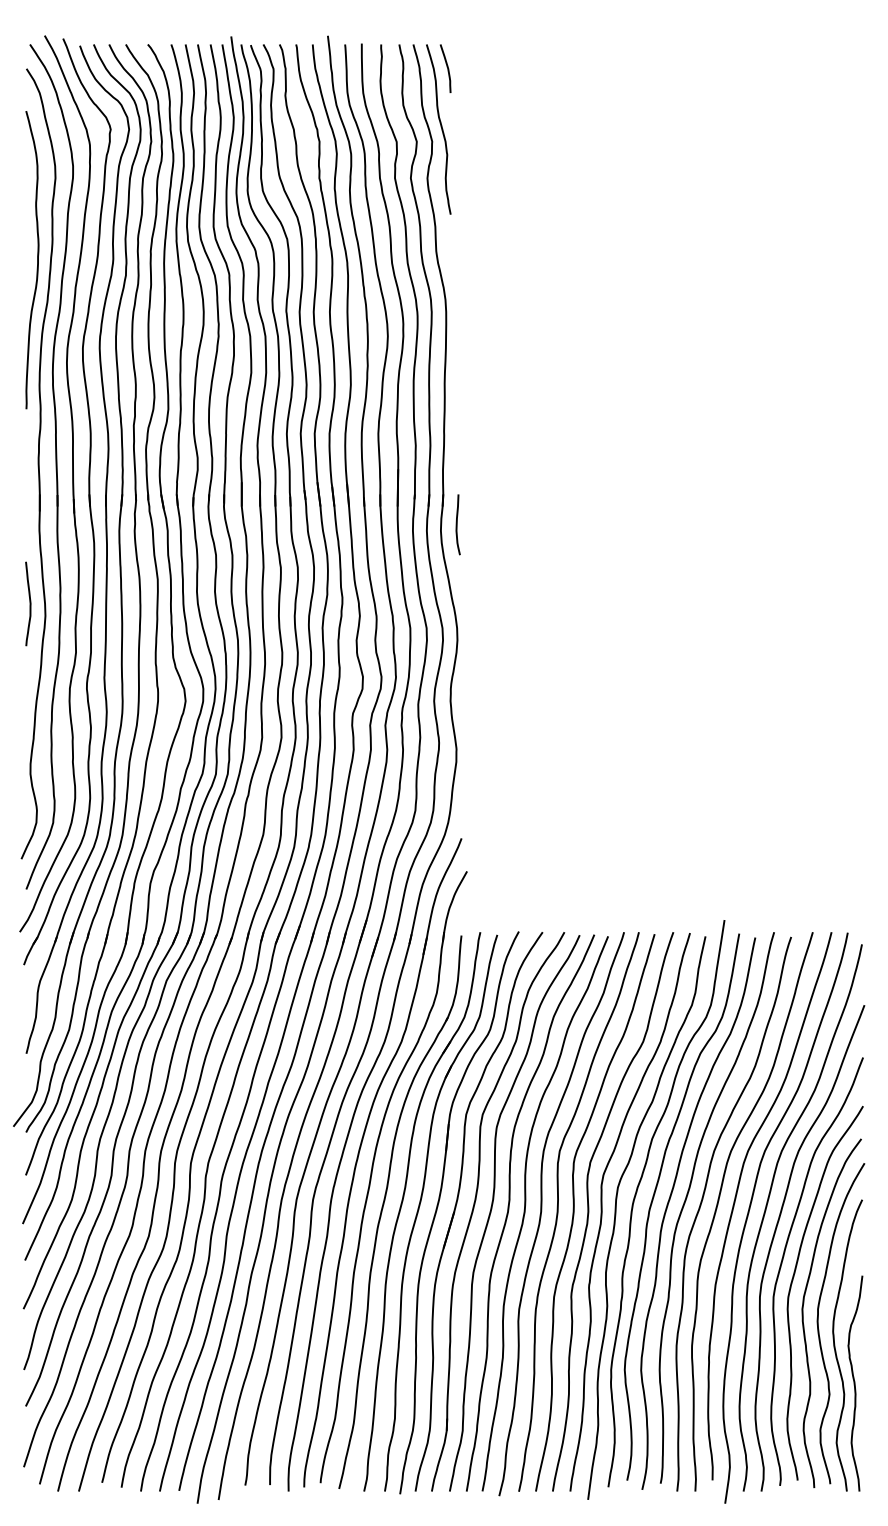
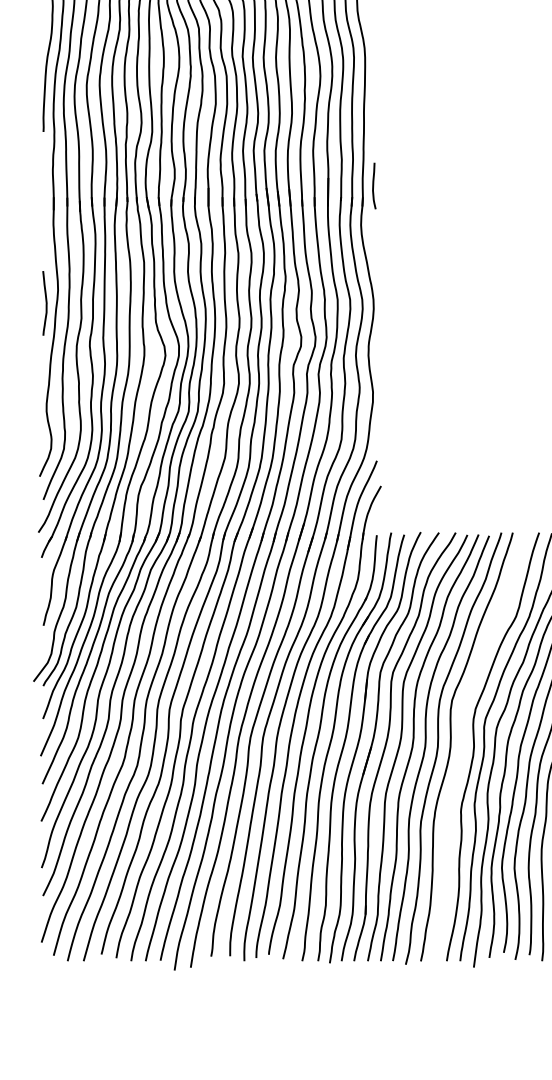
curve: (457, 524) -> (373, 185), moved
curve: (29, 603) -> (45, 303), moved
curve: (574, 1212) -> (463, 747), removed

